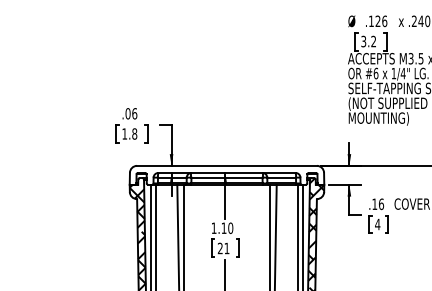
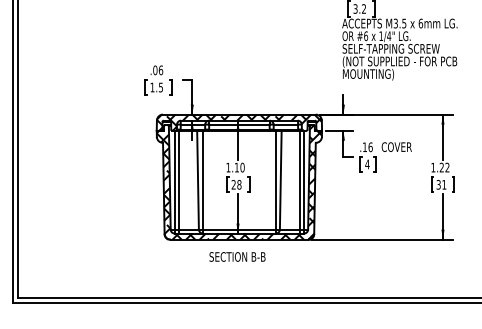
text: (134, 133) -> (160, 87), 1.8 -> 1.5
hatch: (225, 175) -> (238, 122), added
text: (227, 248) -> (239, 184), 21 -> 28

